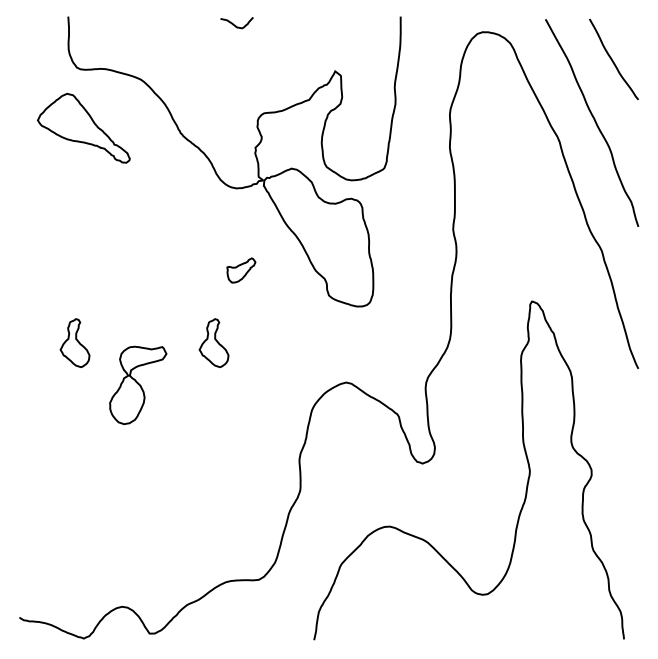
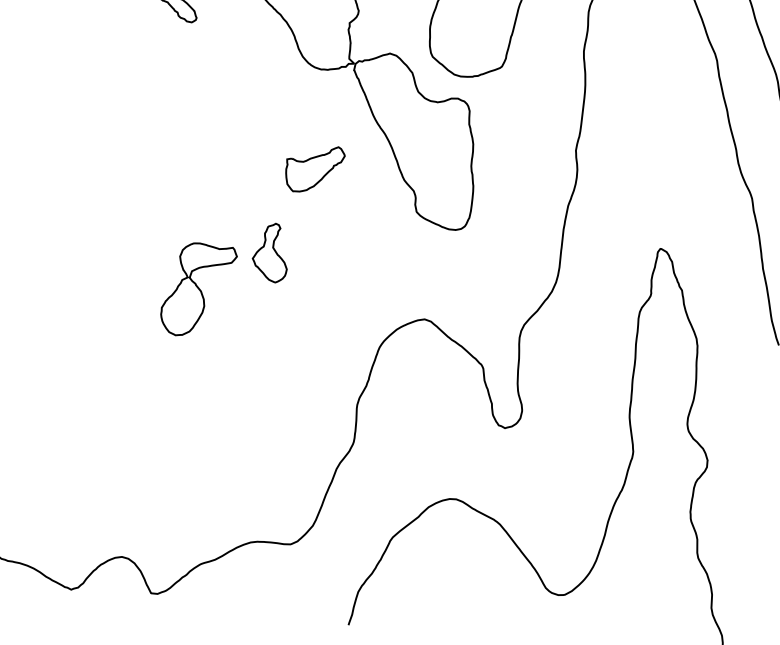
part: (241, 270) -> (314, 169), size x1.67
part: (74, 343) -> (102, 232), removed
part: (138, 385) -> (198, 290), moved

